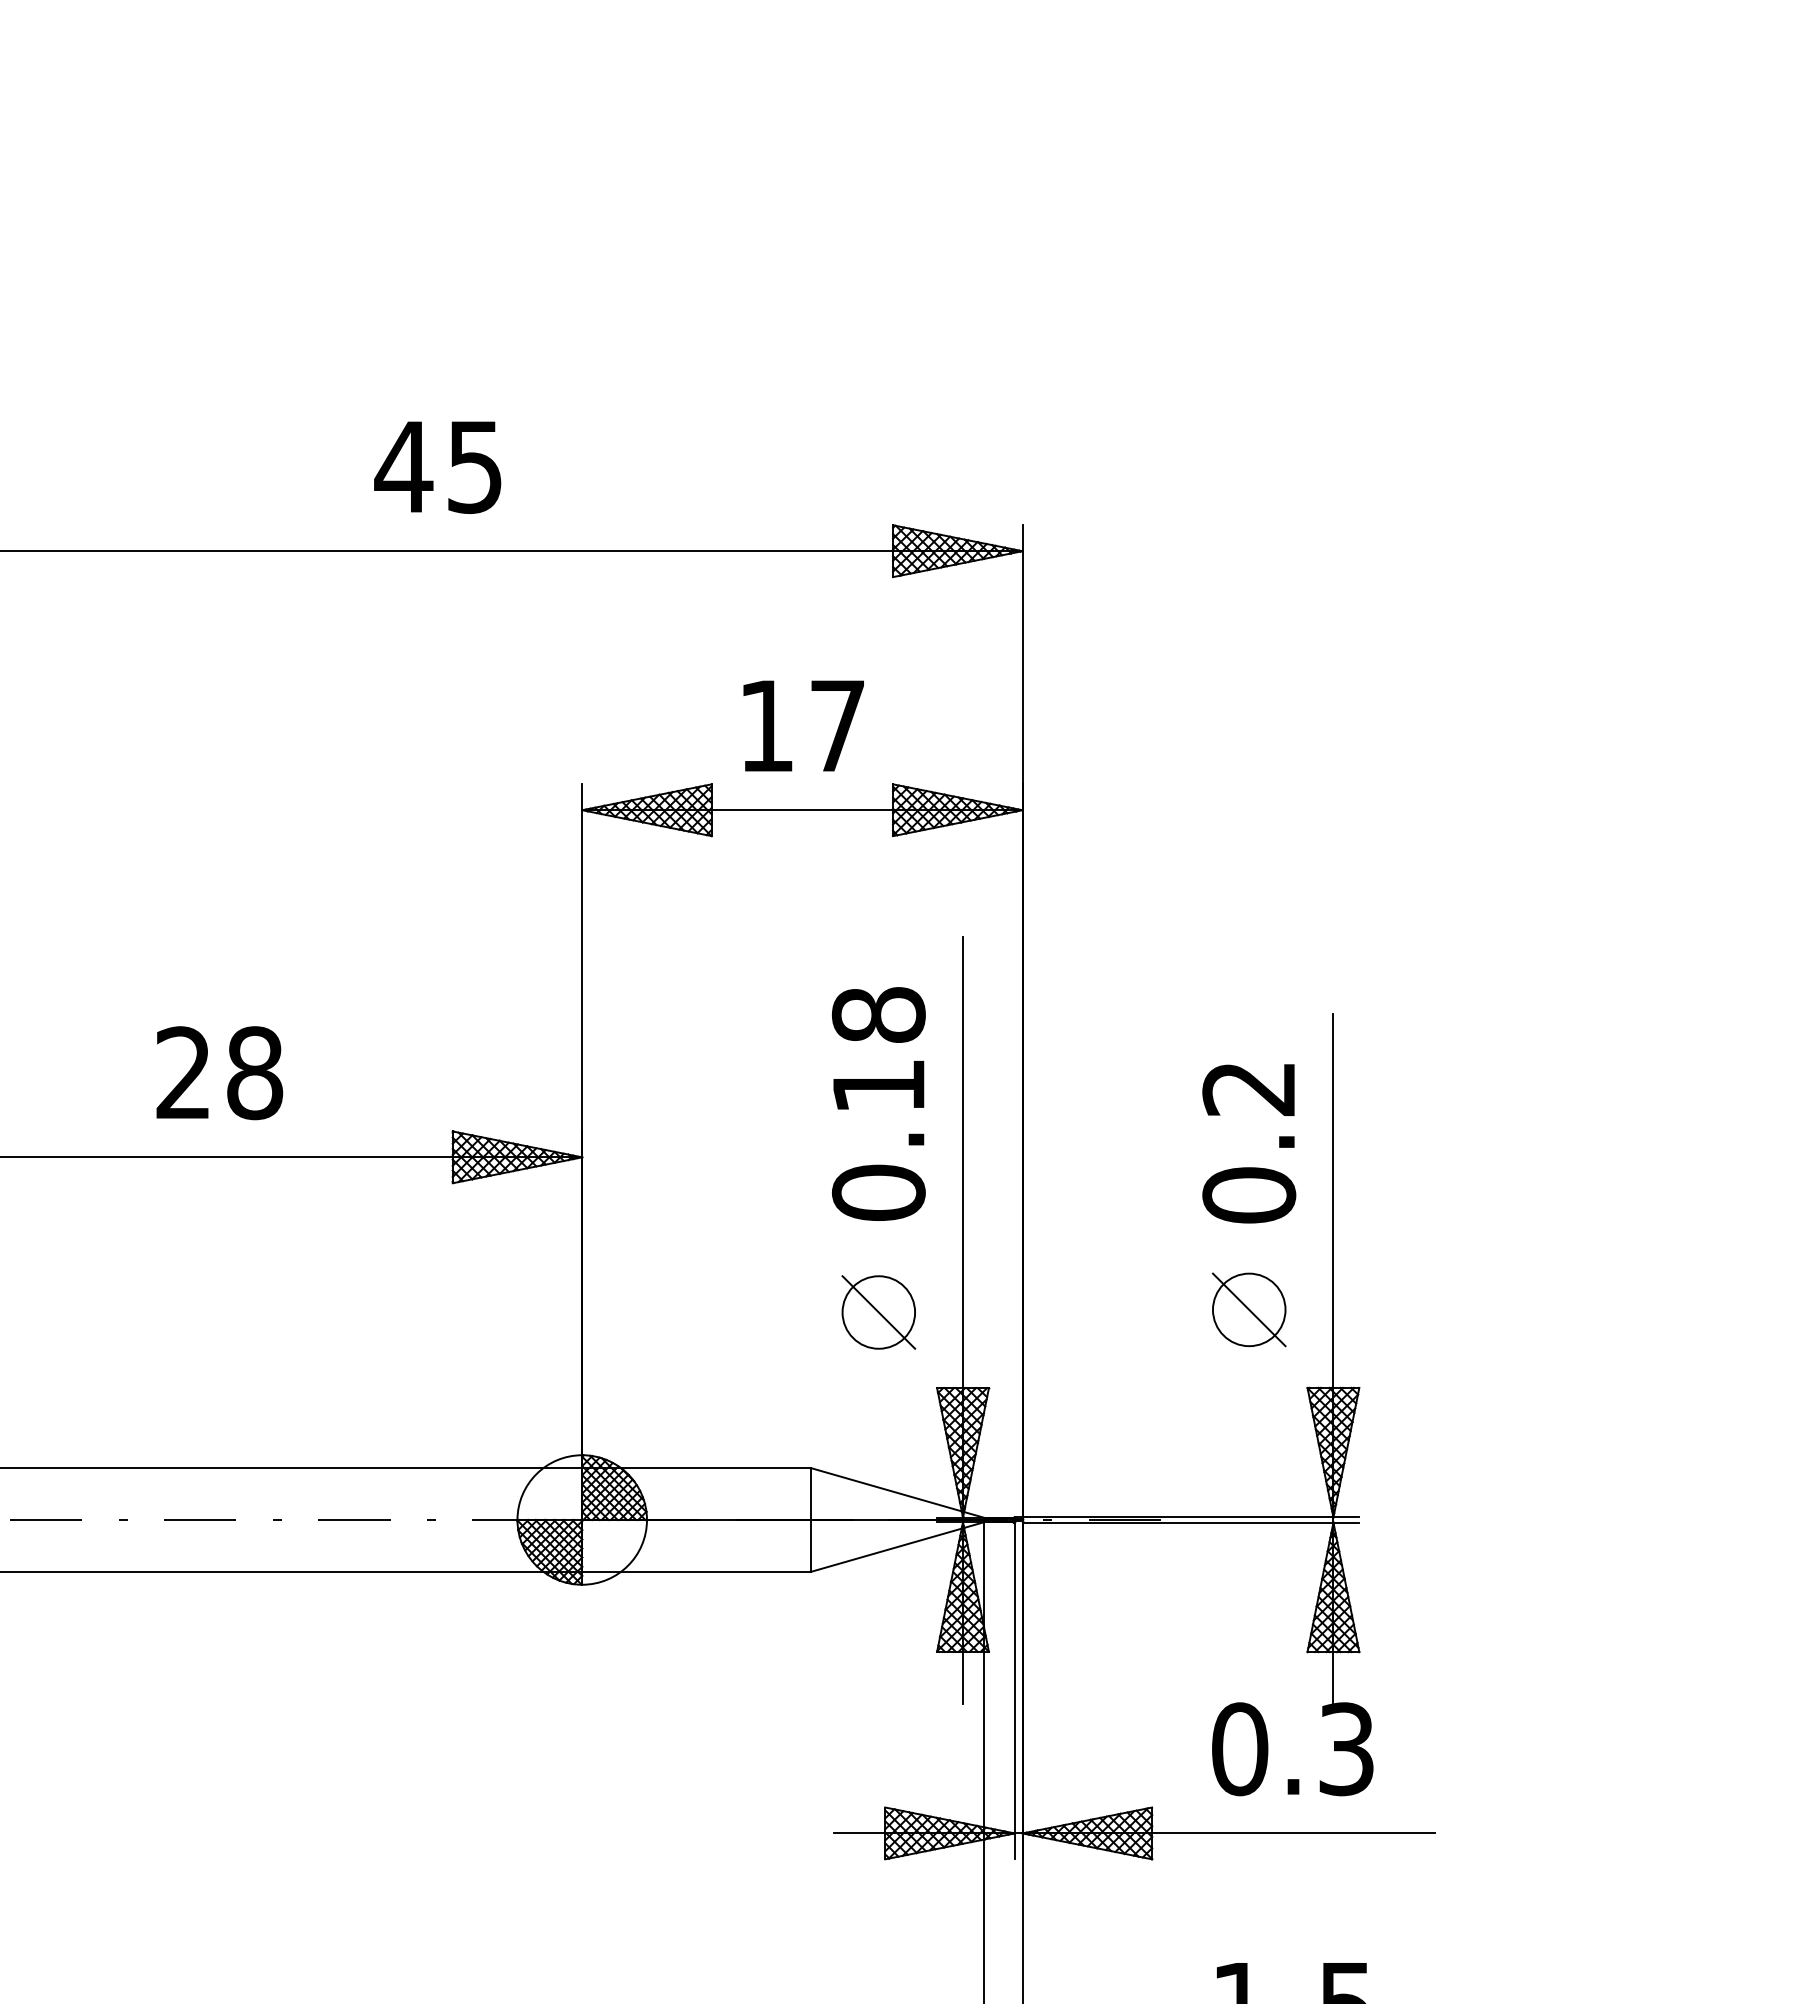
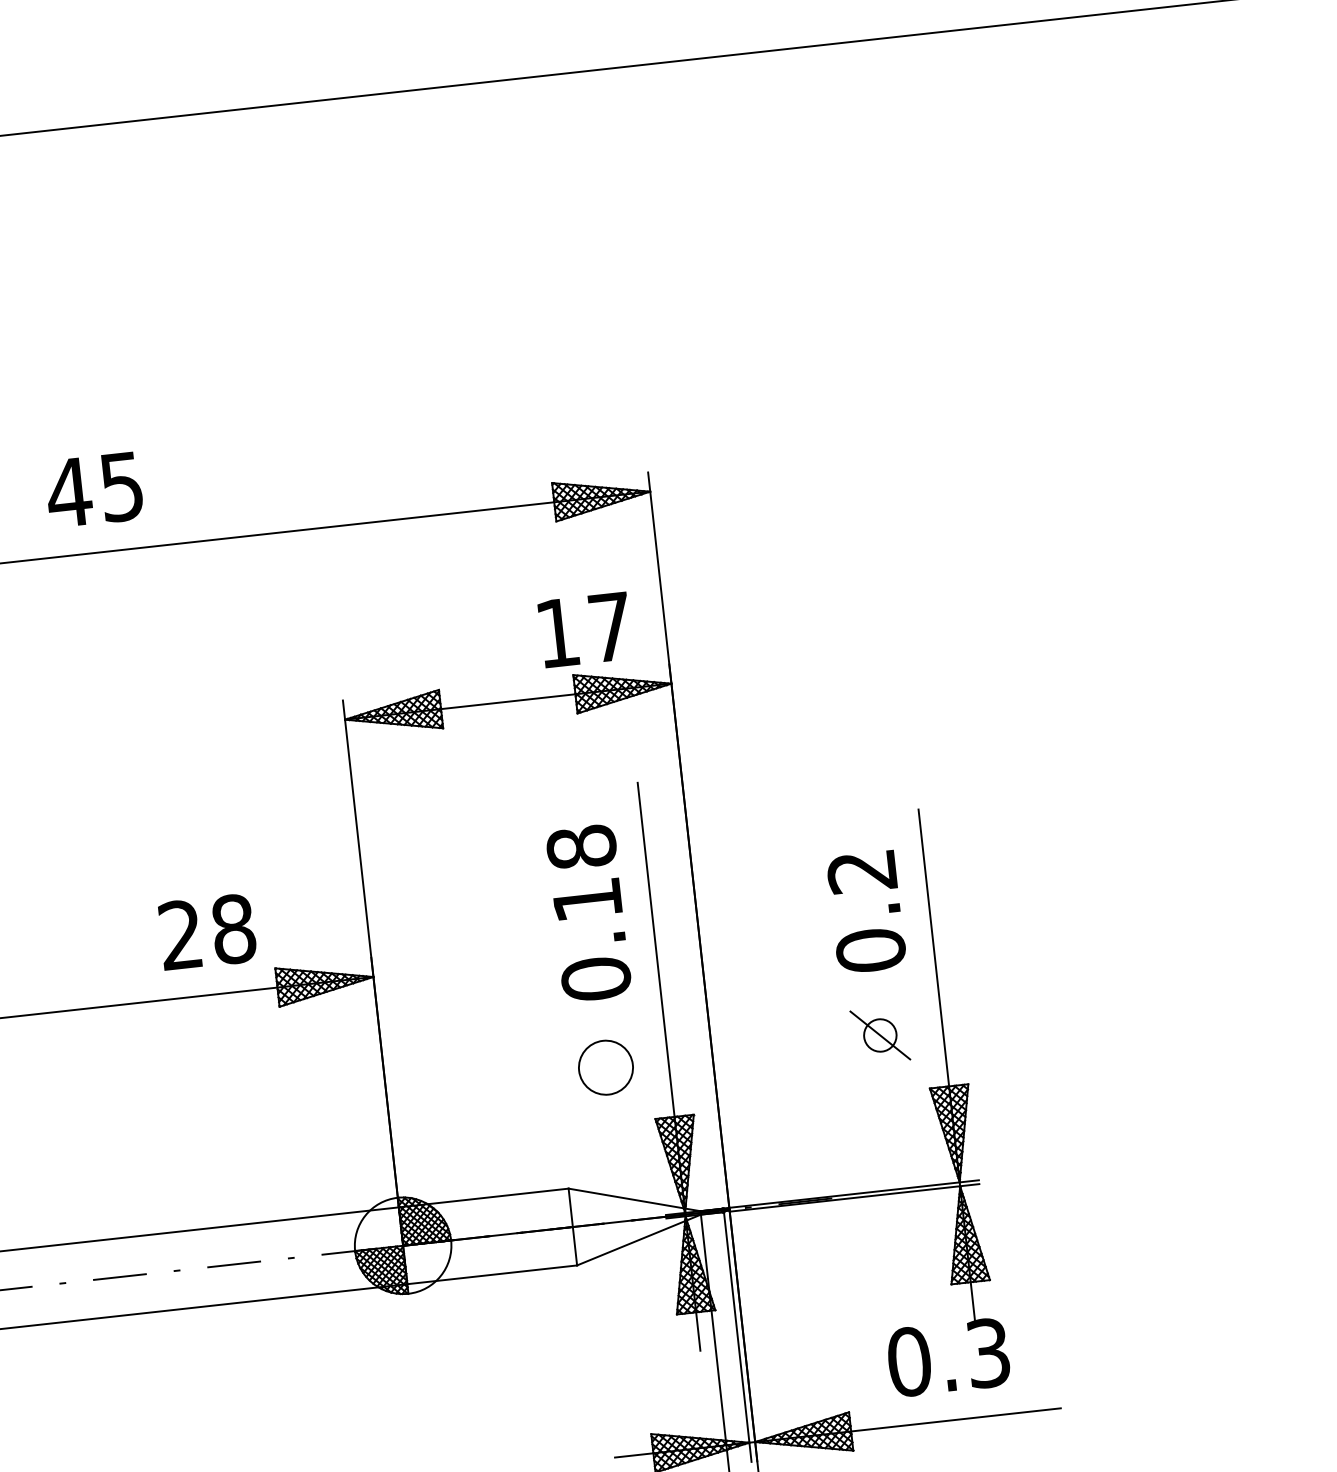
text: (437, 467) -> (94, 490), moved
text: (803, 725) -> (585, 629), moved
text: (219, 1073) -> (207, 932), moved
circle: (1249, 1309) -> (880, 1035), size x0.6
line: (878, 1312) -> (605, 1067), removed

